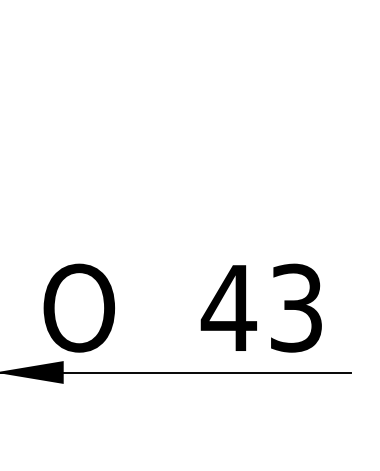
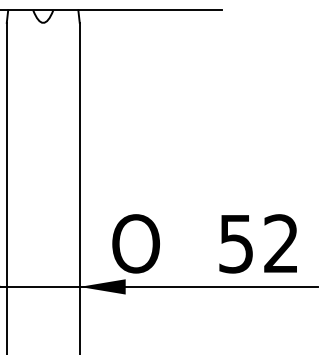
text: (260, 307) -> (257, 243), 43 -> 52

